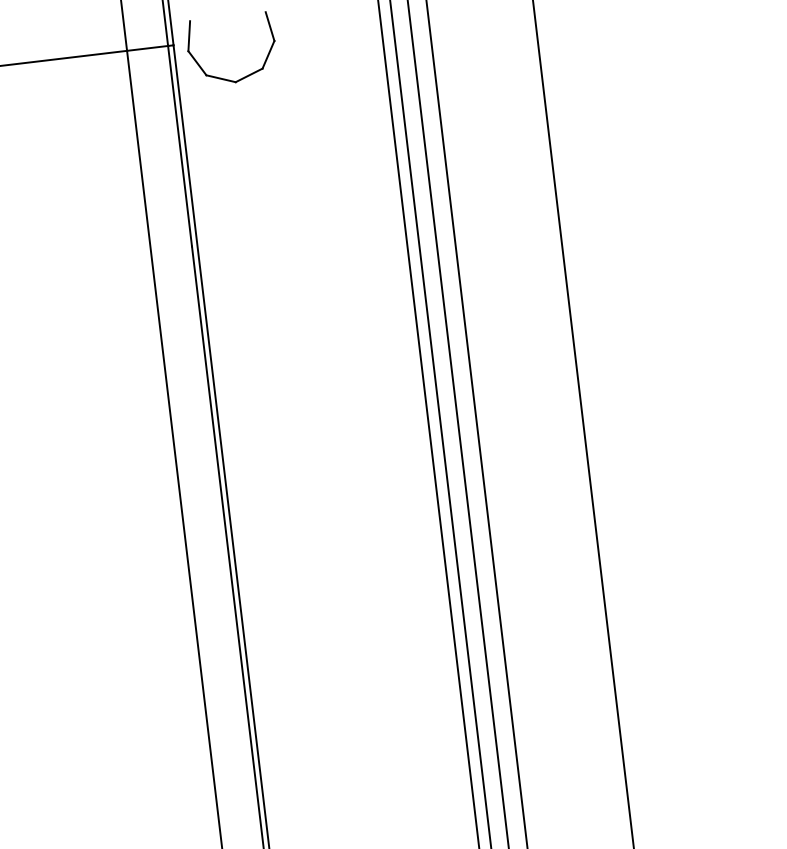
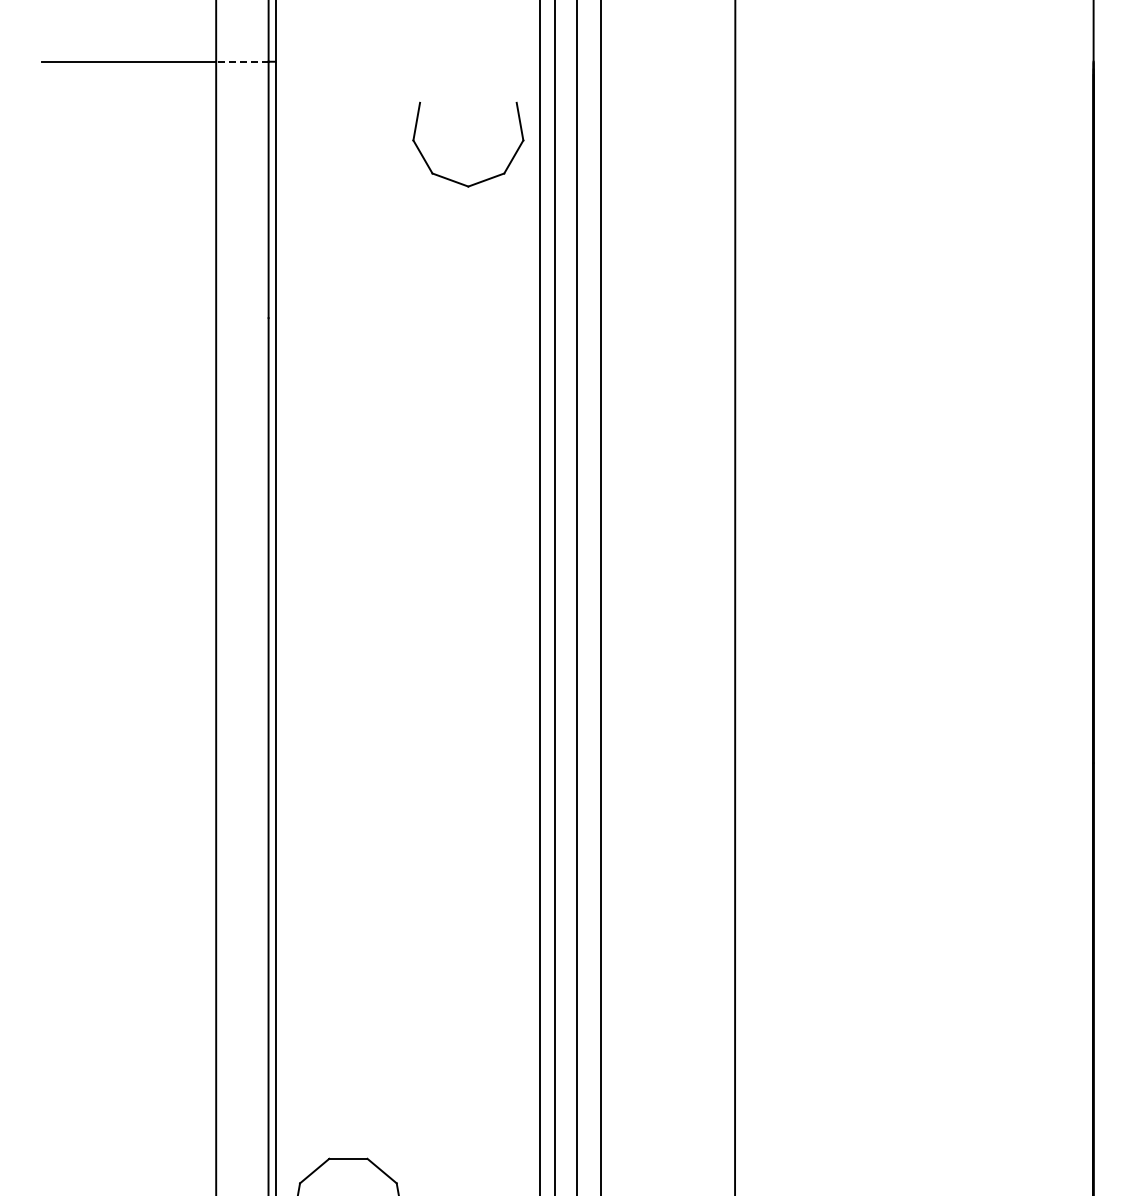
line: (146, 48) -> (241, 61), solid -> dashed
part: (225, 78) -> (455, 180), moved

